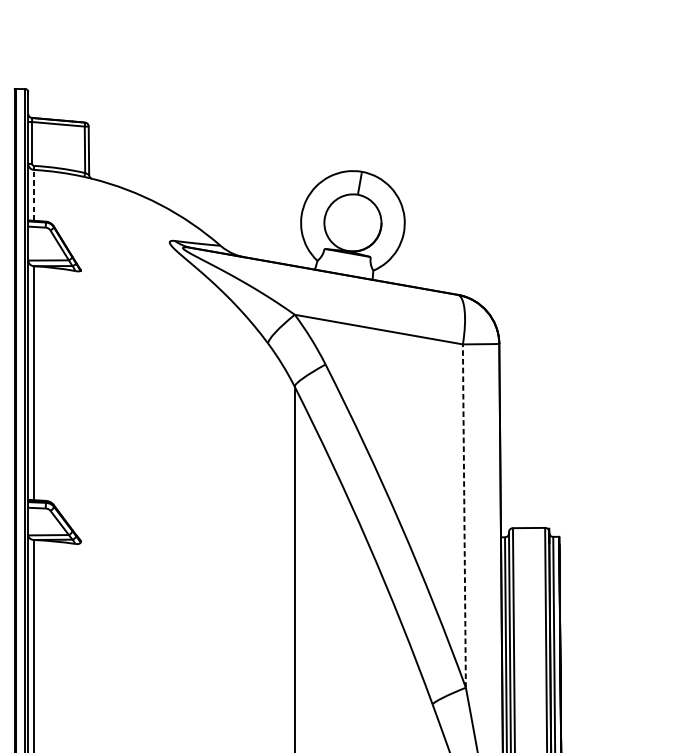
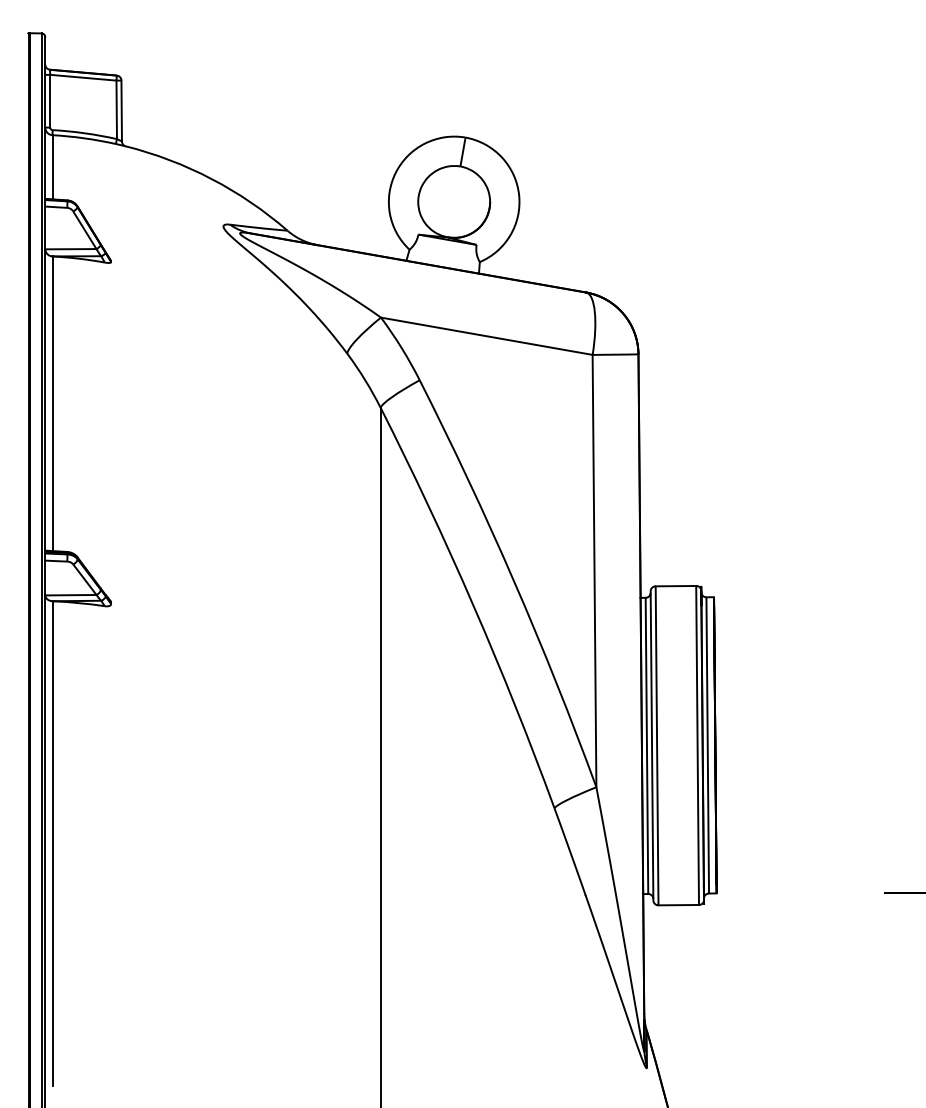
line: (33, 194) -> (52, 166), dashed -> solid
line: (464, 515) -> (594, 570), dashed -> solid

